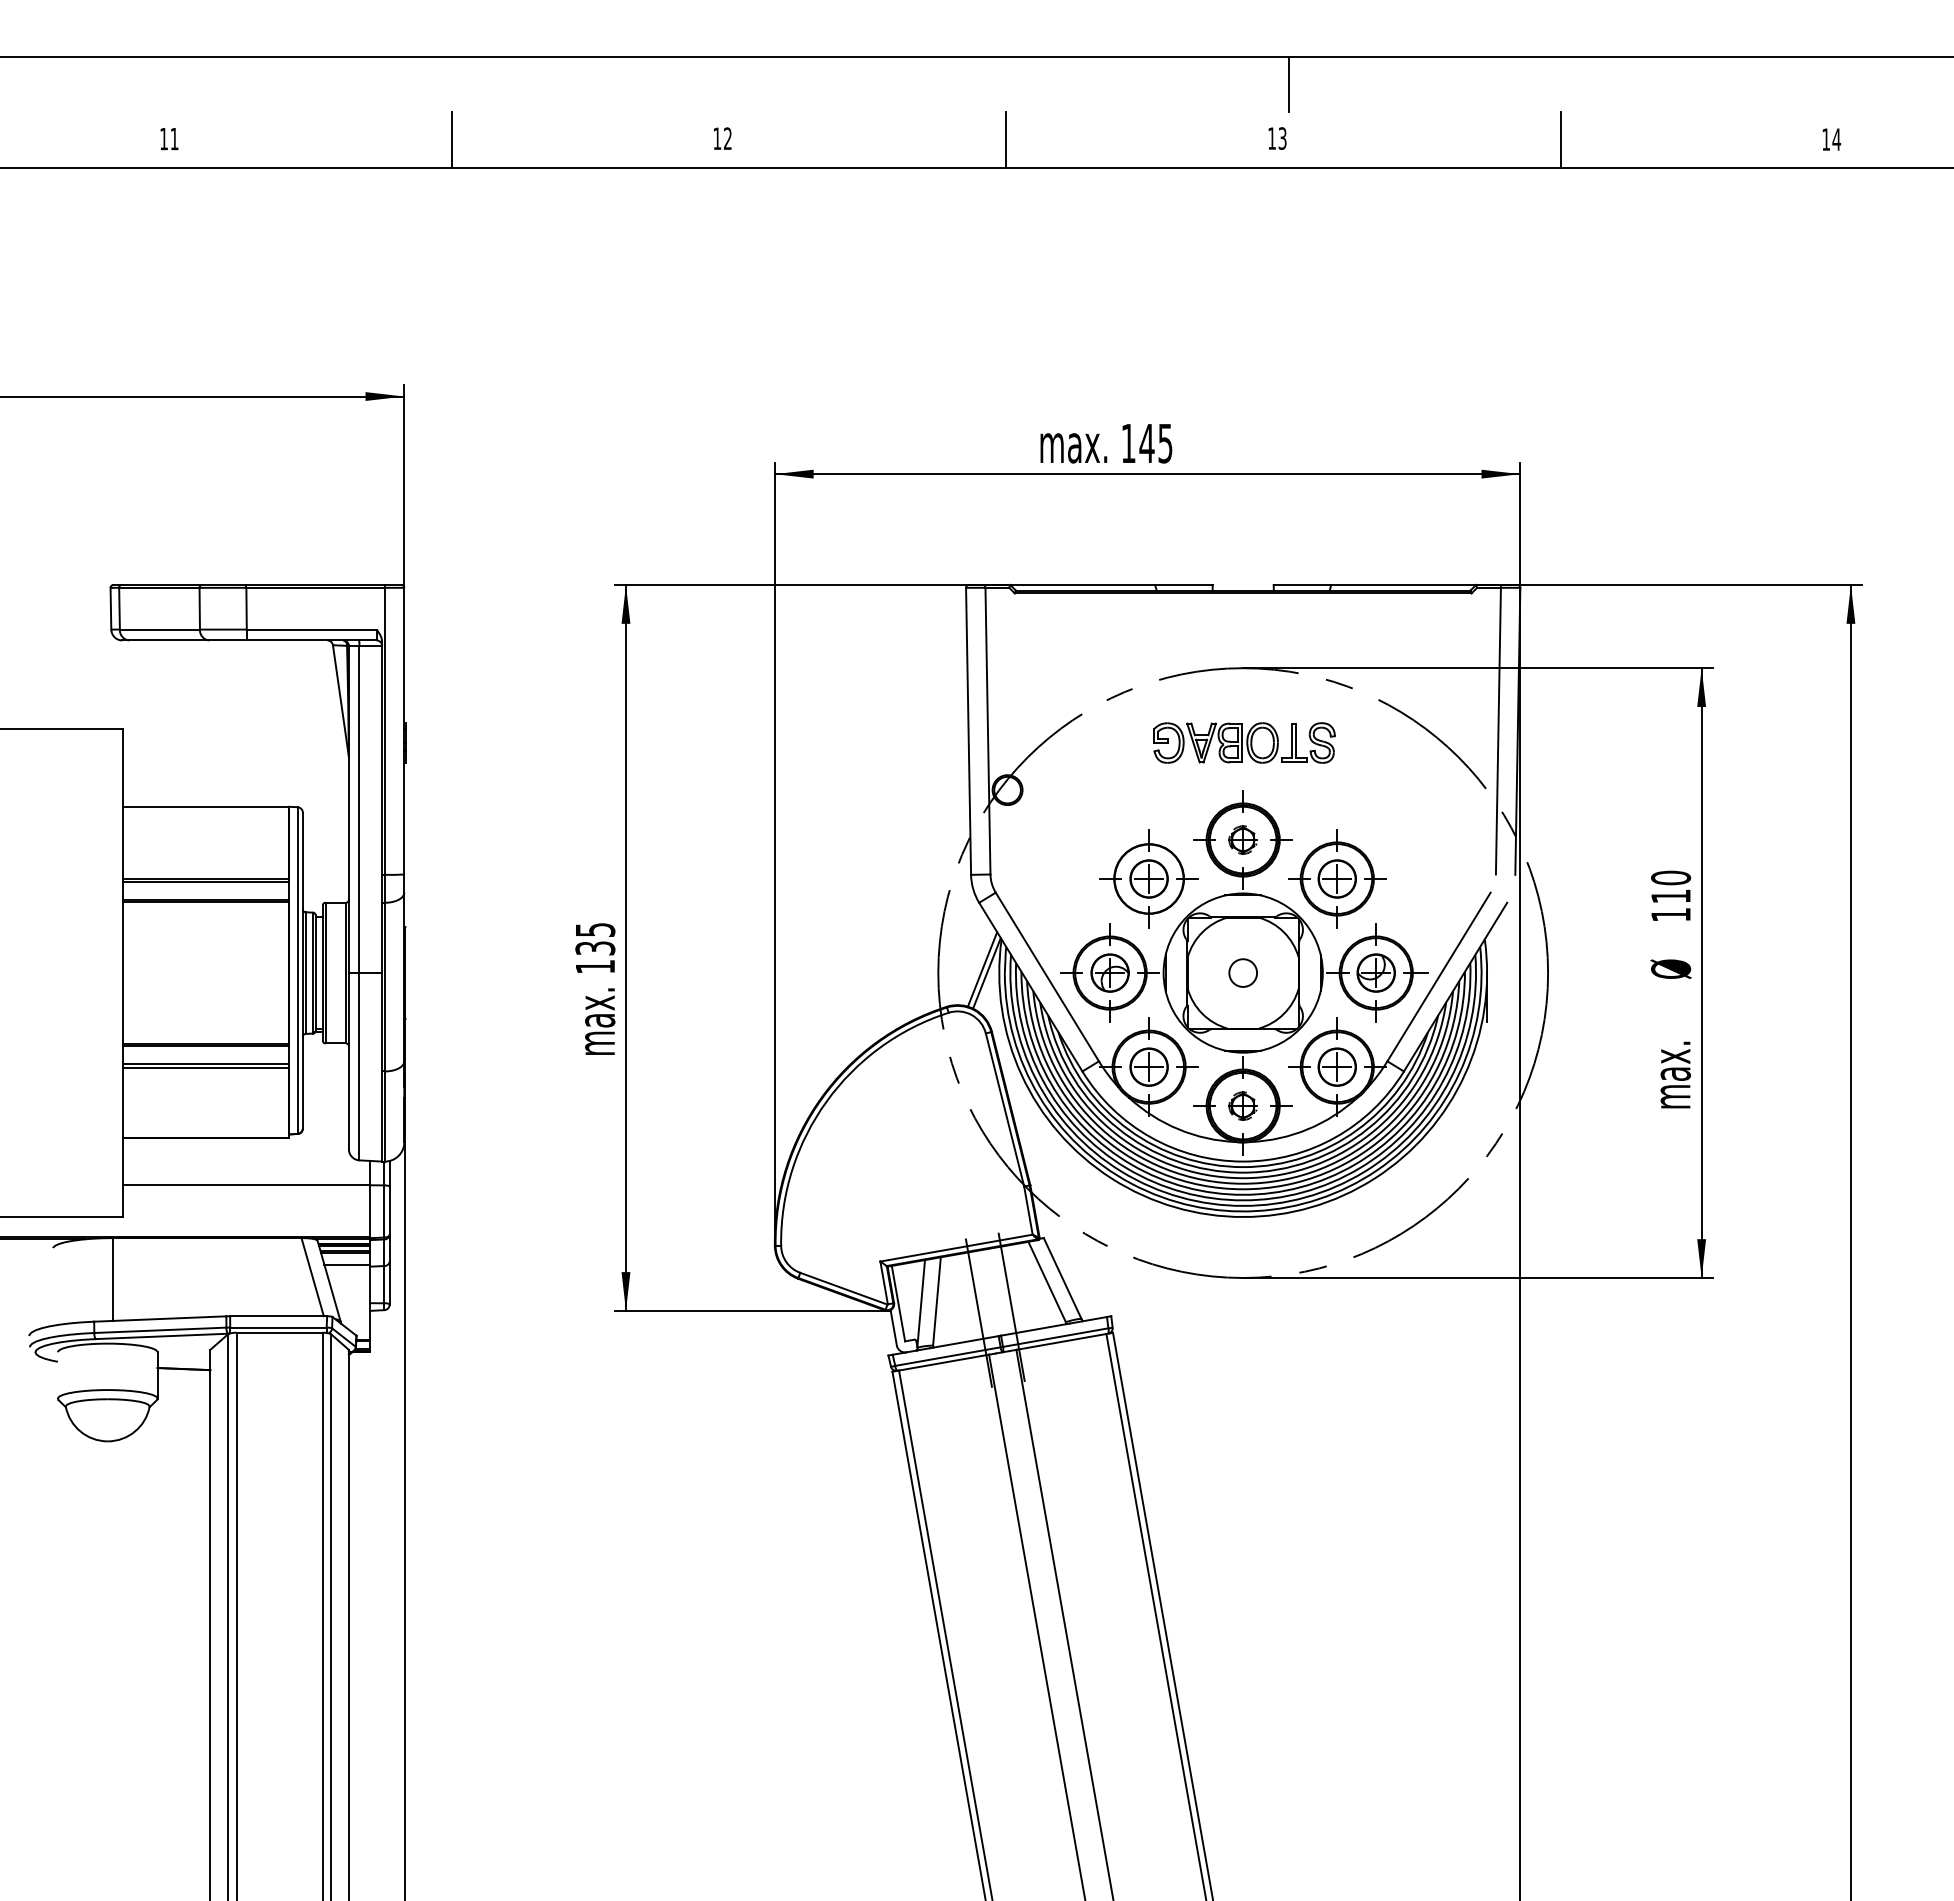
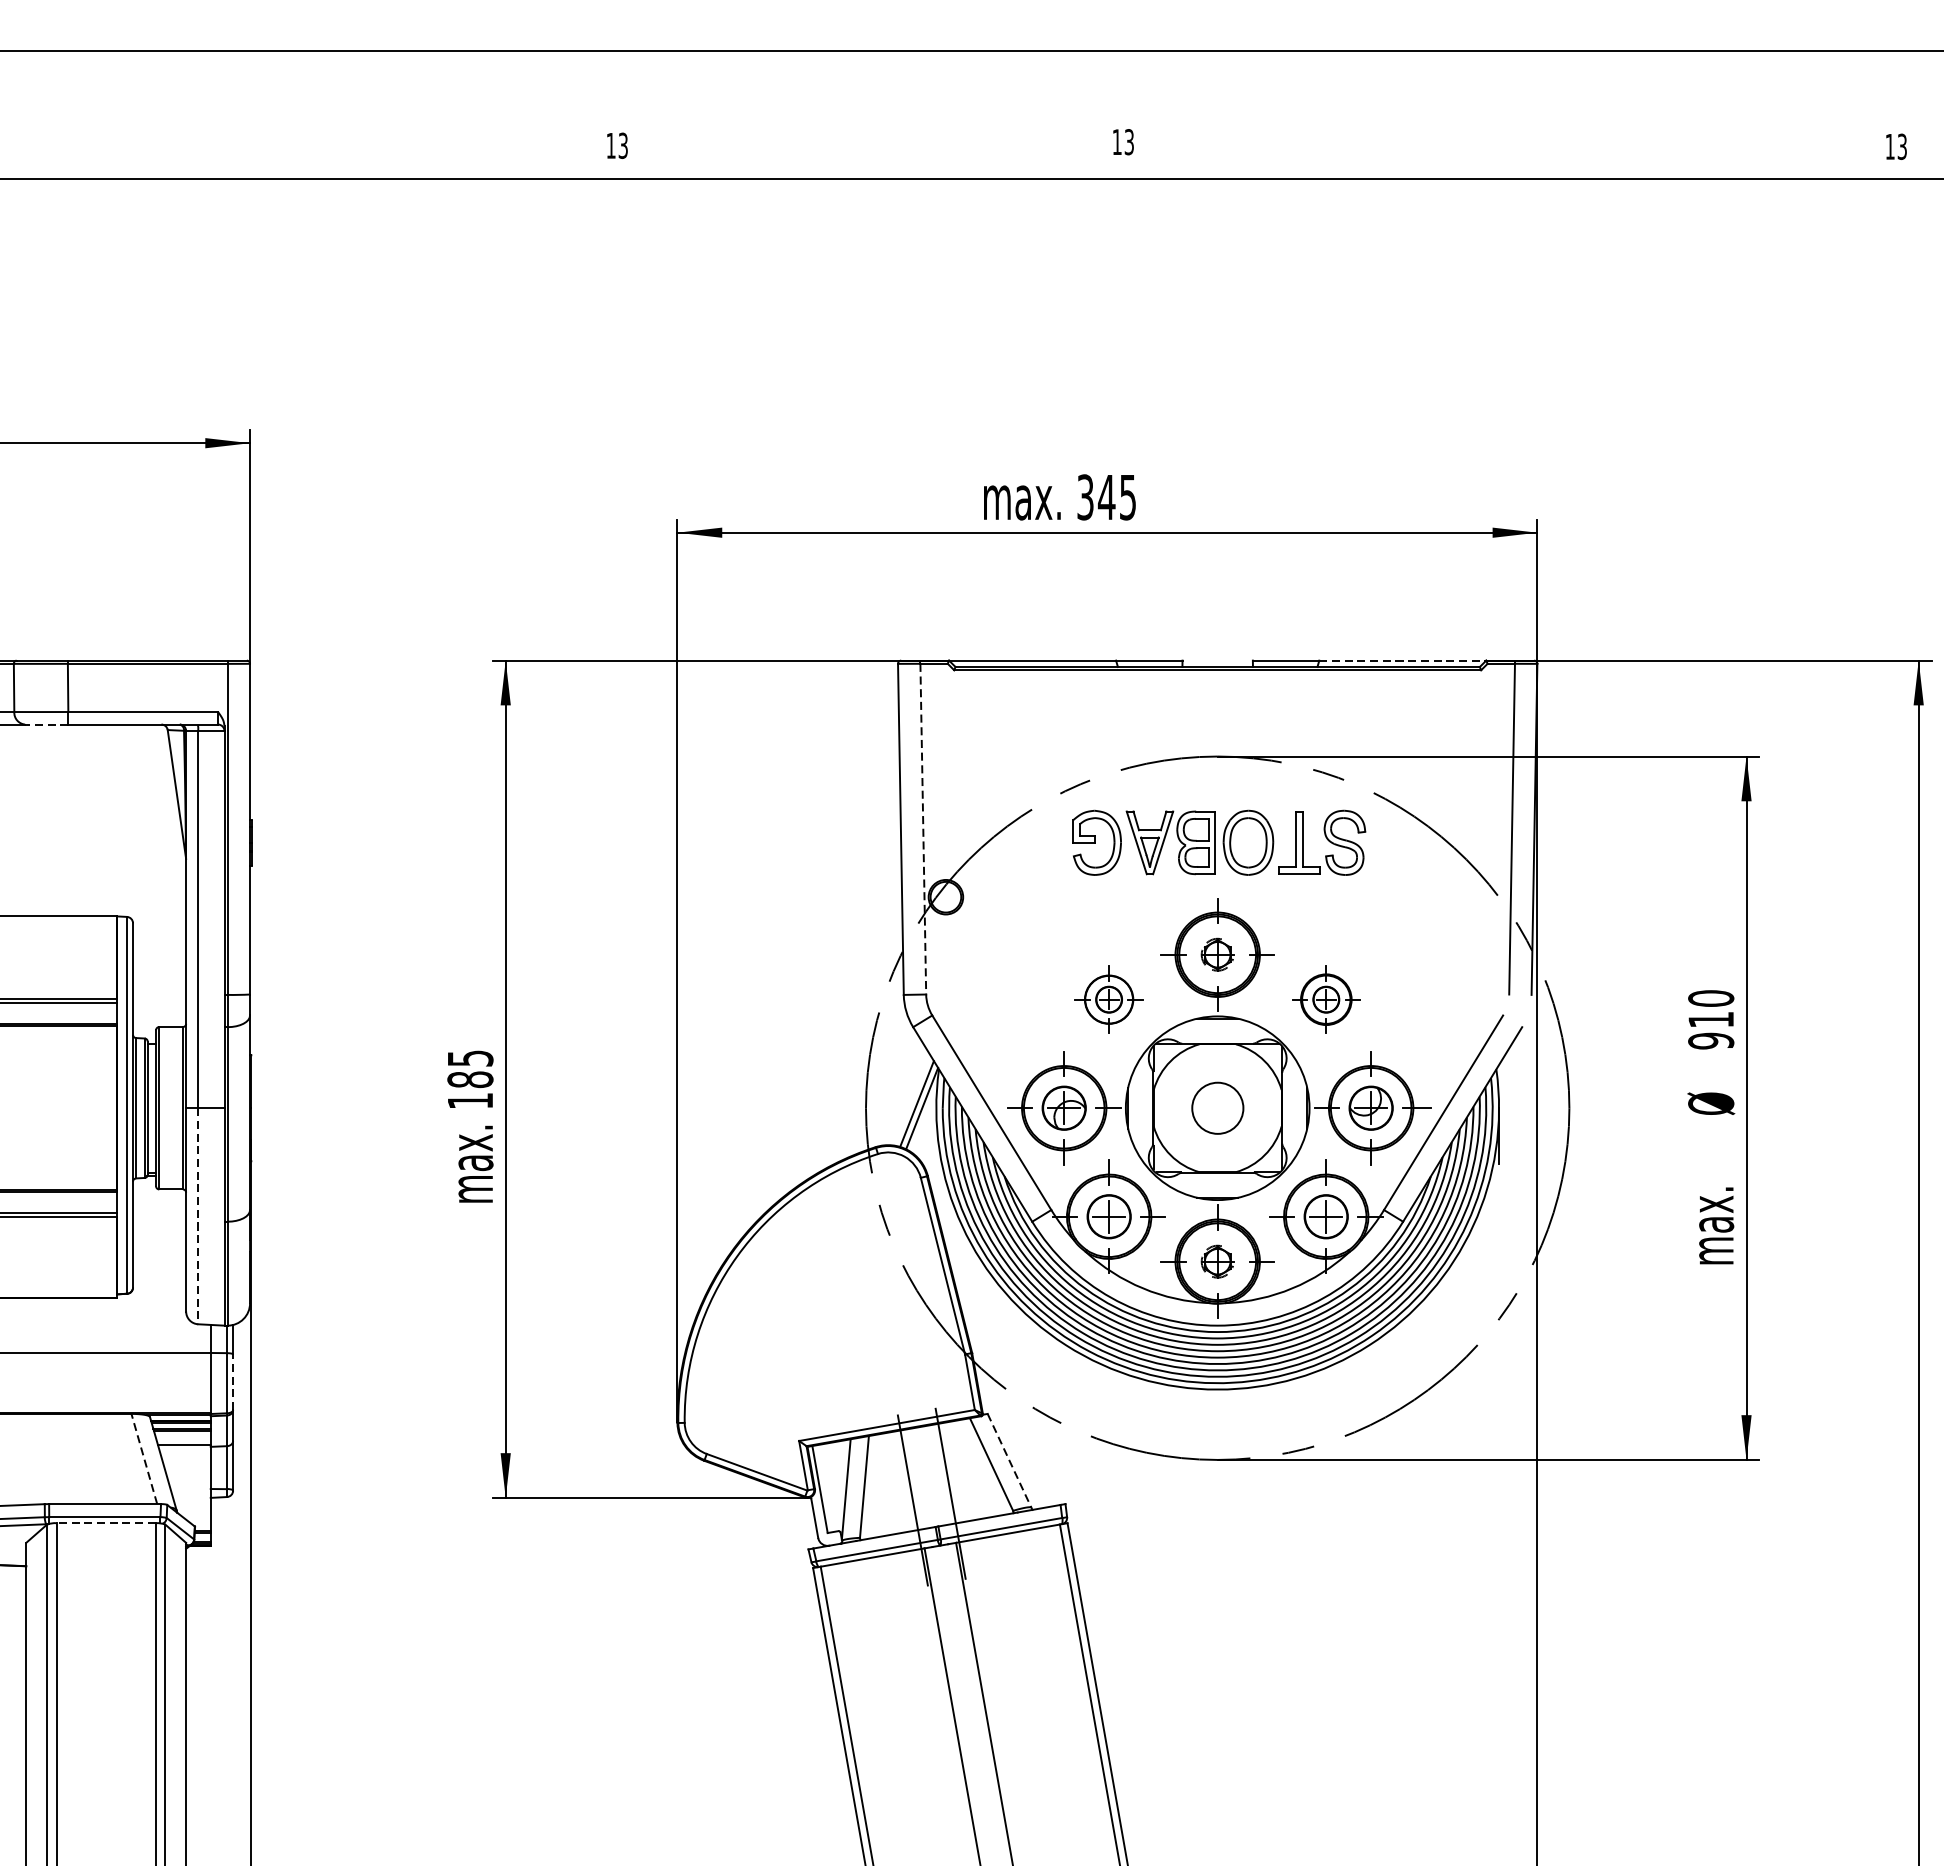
line: (1288, 84) -> (1269, 83), removed
text: (727, 138) -> (622, 145), 12 -> 13
text: (1277, 138) -> (1123, 142), moved
line: (451, 139) -> (304, 146), removed
line: (1006, 139) -> (944, 146), removed
line: (1560, 139) -> (1583, 146), removed
text: (1836, 139) -> (1902, 146), 14 -> 13
text: (1128, 443) -> (1085, 497), 145 -> 345
line: (1404, 585) -> (1403, 661), solid -> dashed
line: (228, 640) -> (47, 724), solid -> dashed
line: (987, 731) -> (922, 829), solid -> dashed
part: (1244, 742) -> (1219, 842), size x1.4
part: (1148, 878) -> (1108, 999), size x0.6
part: (1337, 878) -> (1326, 999), size x0.6
text: (1671, 914) -> (1711, 1040), 110 -> 910
text: (595, 948) -> (470, 1079), 135 -> 185
circle: (1242, 972) -> (1216, 1107), size x1.6
line: (359, 1066) -> (198, 1215), solid -> dashed
line: (389, 1210) -> (232, 1382), solid -> dashed
line: (312, 1277) -> (144, 1459), solid -> dashed
line: (1062, 1278) -> (1009, 1460), solid -> dashed
line: (279, 1332) -> (106, 1522), solid -> dashed

